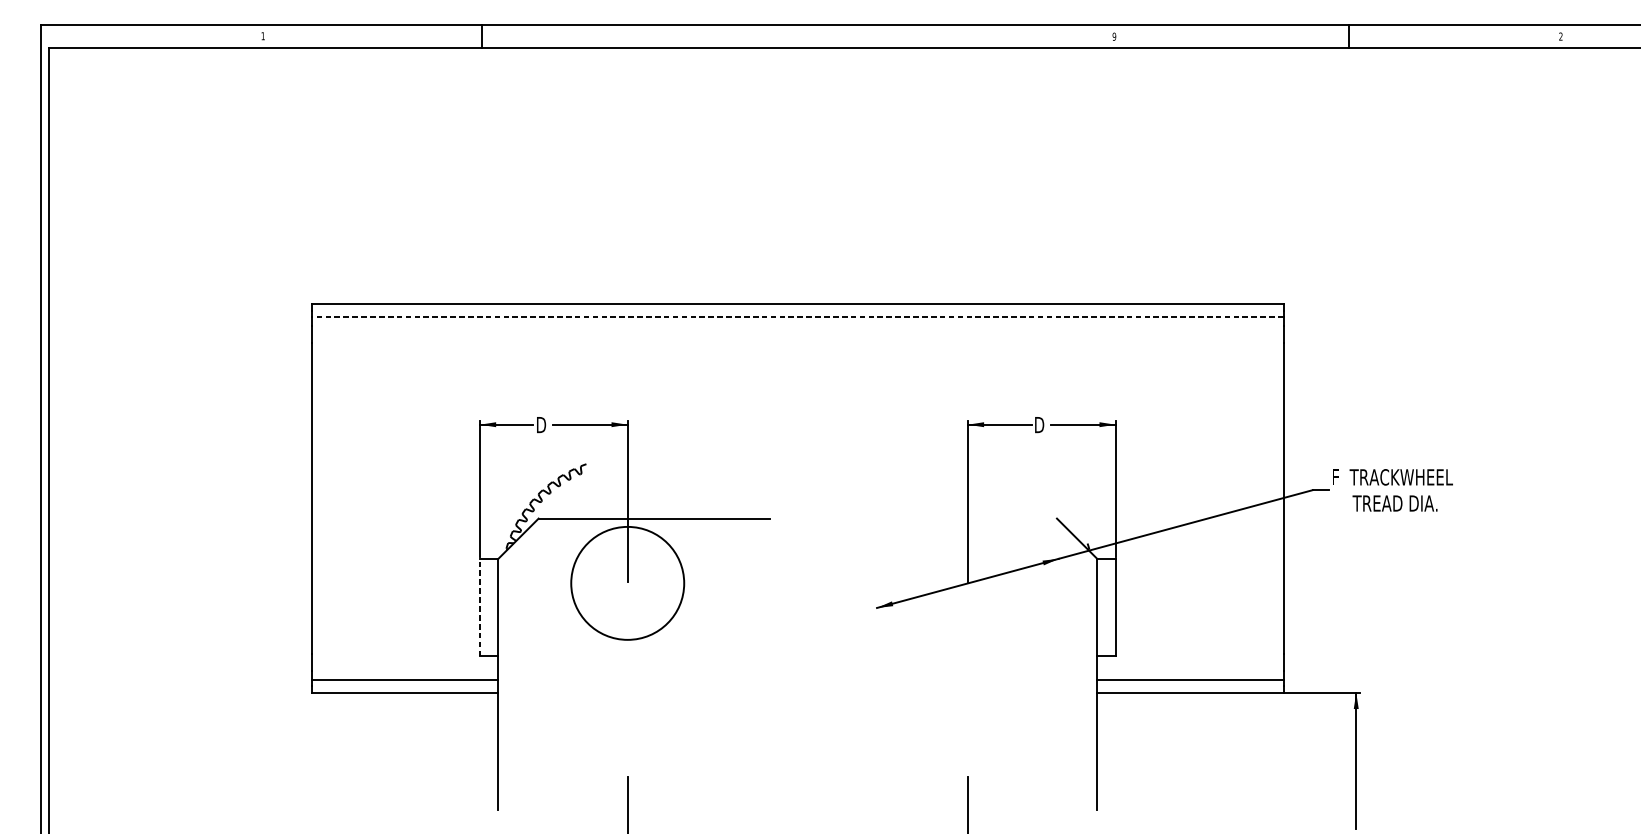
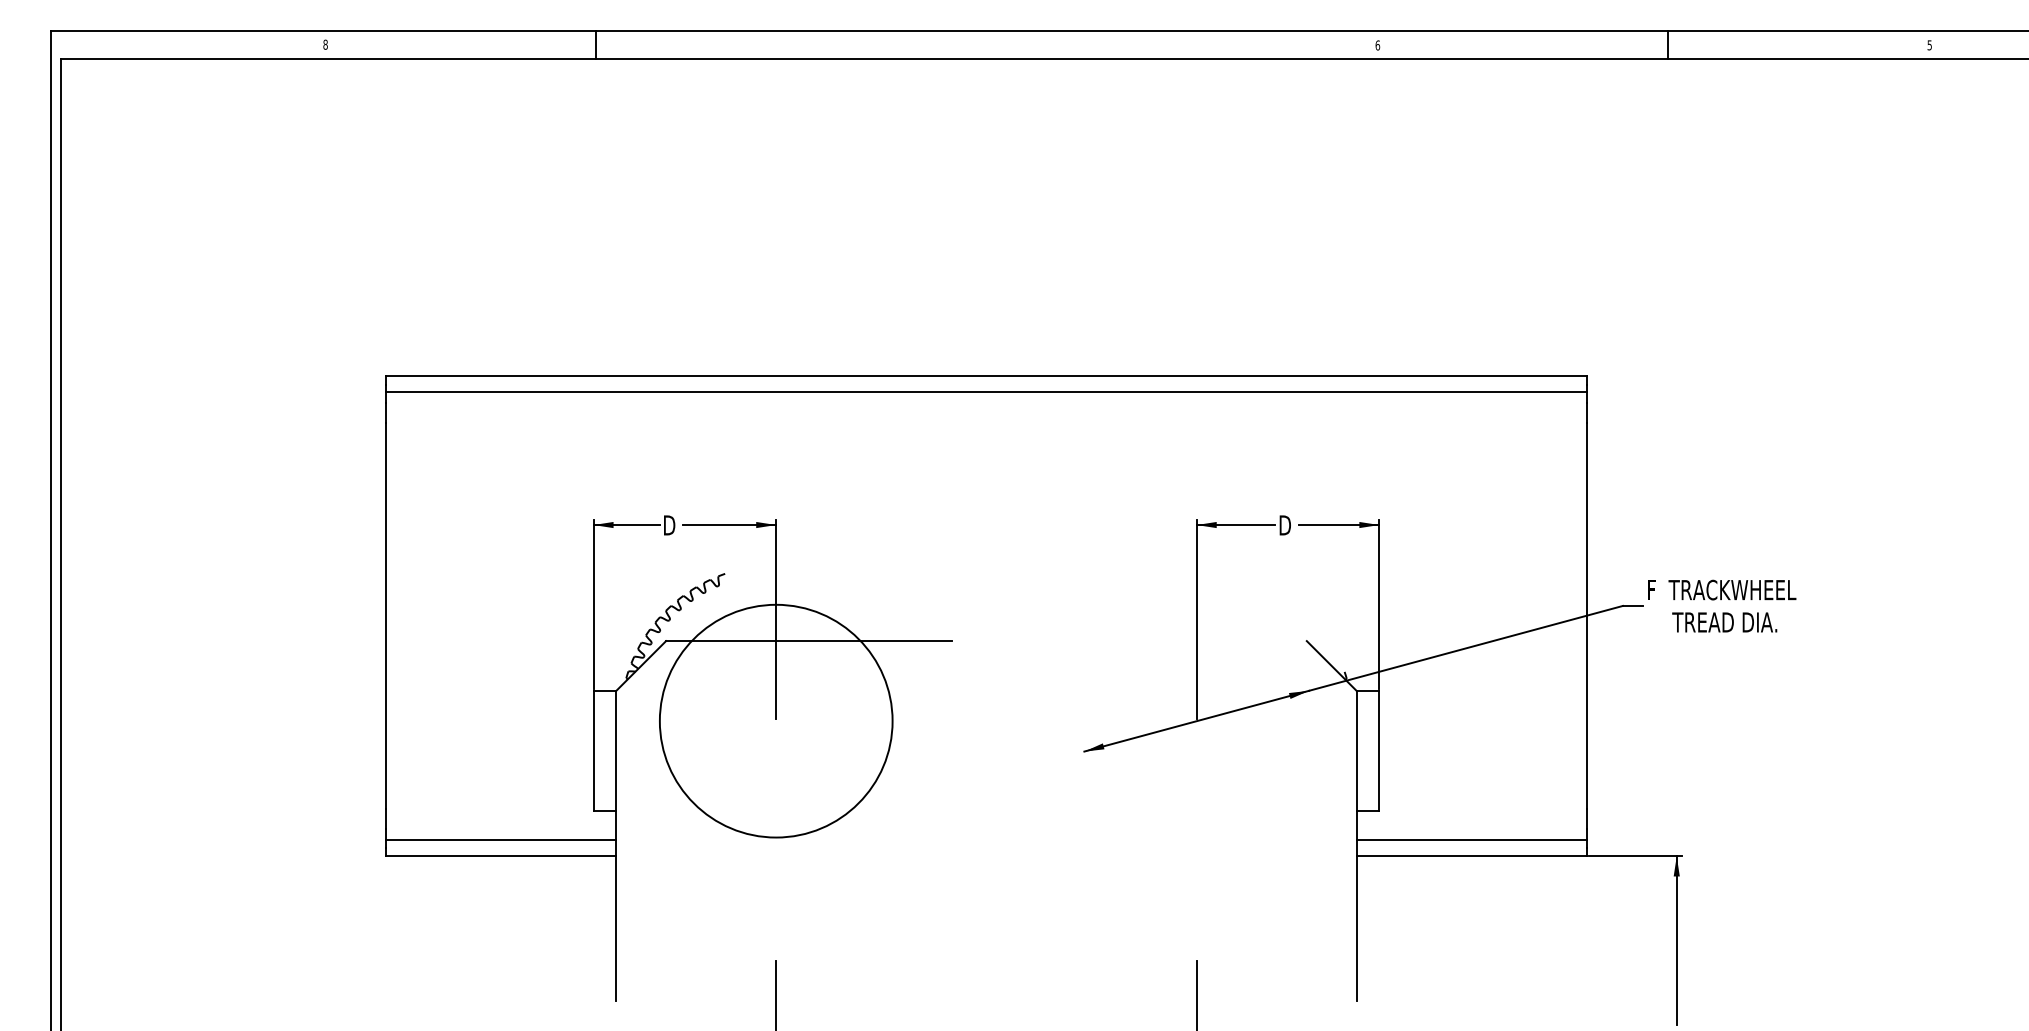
text: (263, 35) -> (325, 44), 1 -> 8
text: (1114, 36) -> (1377, 45), 9 -> 6
text: (1560, 36) -> (1929, 45), 2 -> 5
line: (797, 317) -> (986, 392), dashed -> solid
circle: (627, 582) -> (775, 720), size x1.67
line: (479, 607) -> (593, 750), dashed -> solid

